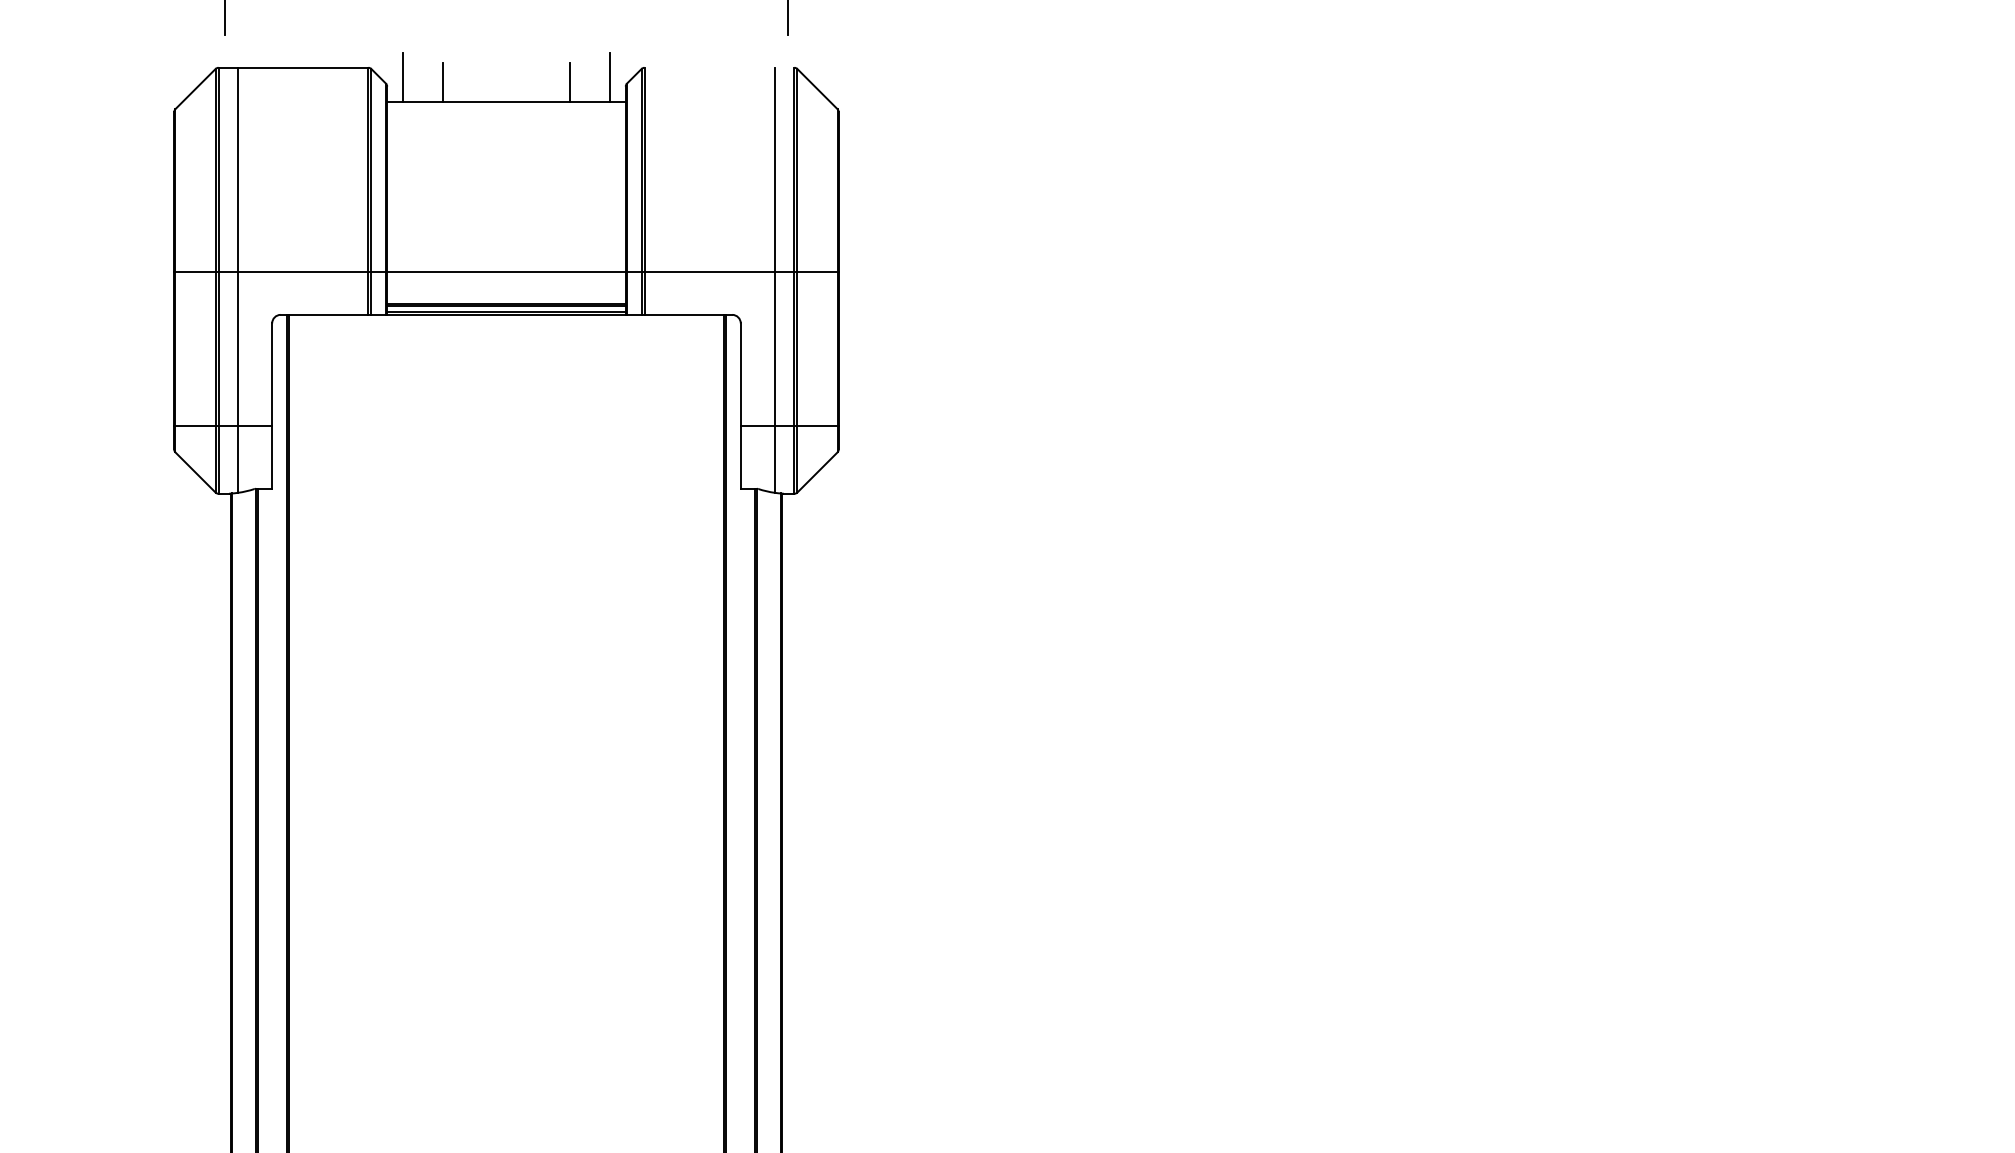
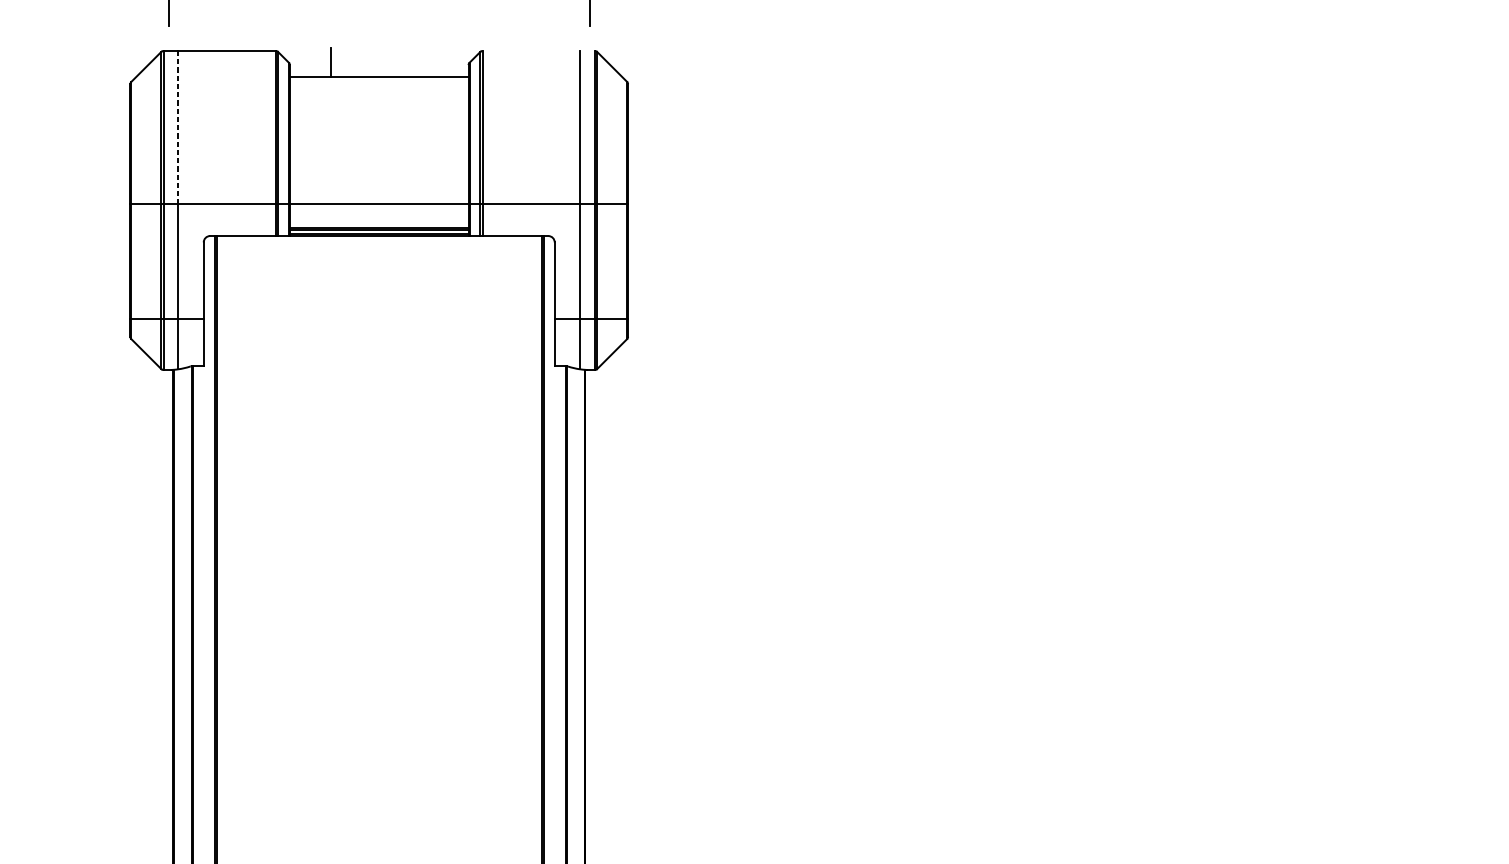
line: (403, 77) -> (302, 58), removed
line: (609, 77) -> (456, 58), removed
line: (570, 82) -> (427, 61), removed
line: (238, 170) -> (178, 127), solid -> dashed

